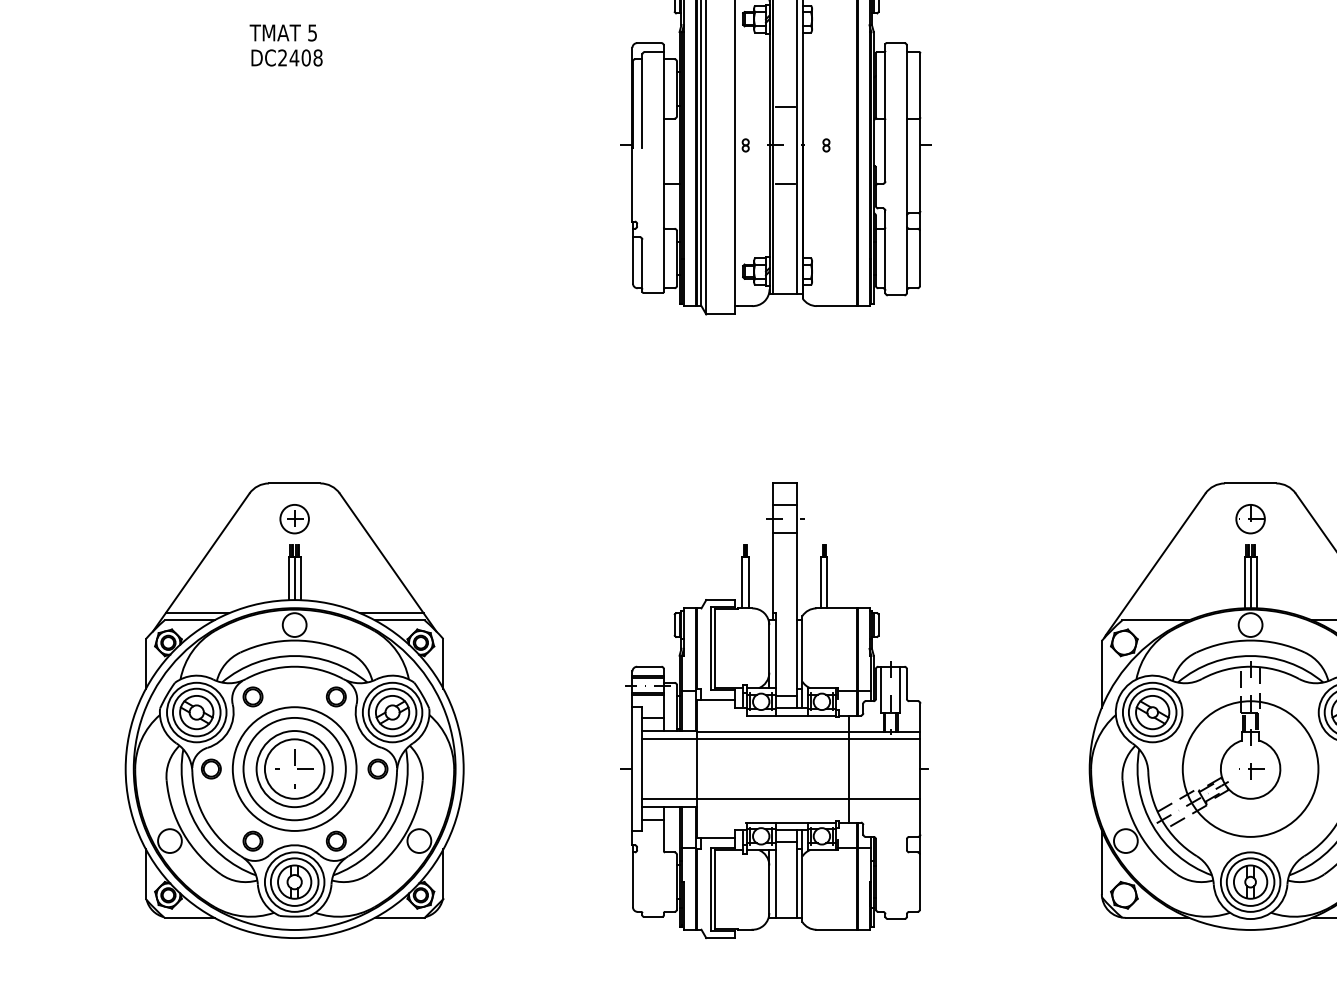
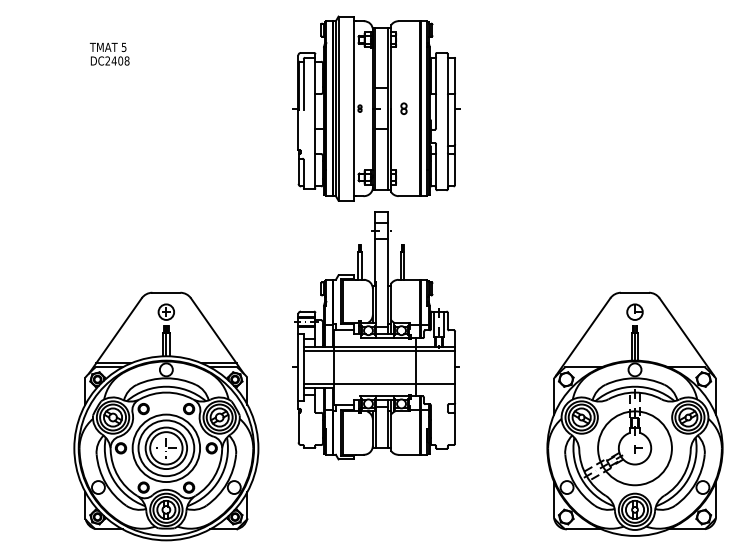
part: (825, 145) -> (403, 108), size x1.6
part: (294, 710) -> (166, 416), moved
part: (774, 710) -> (375, 335), moved

